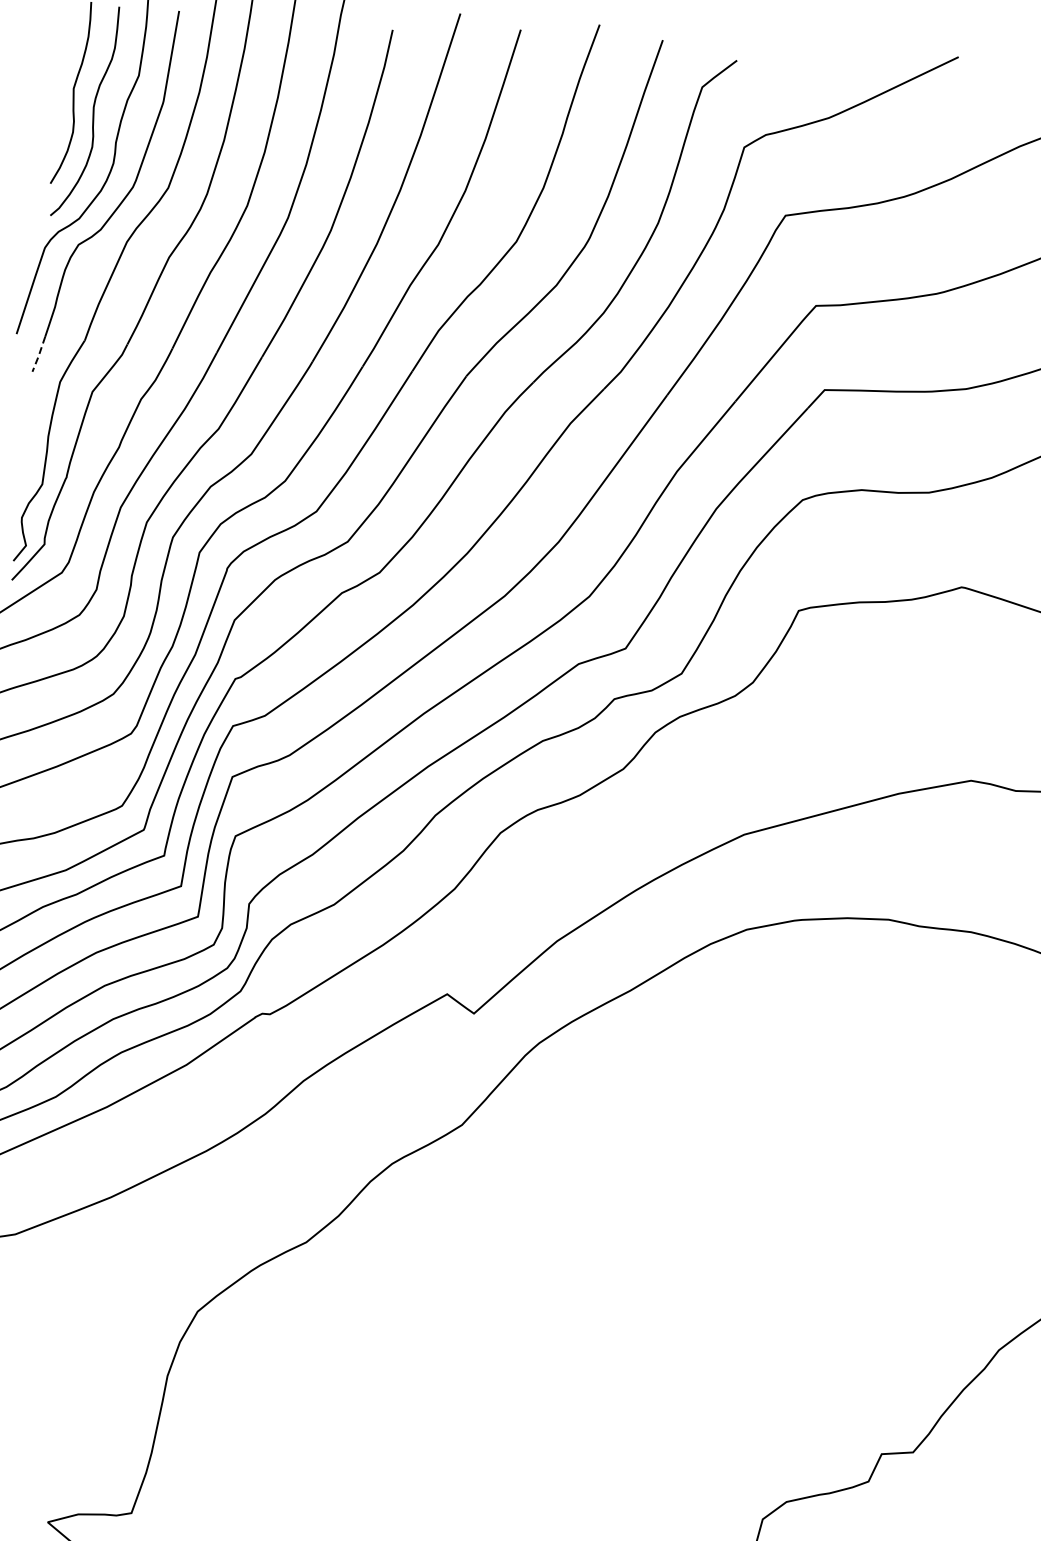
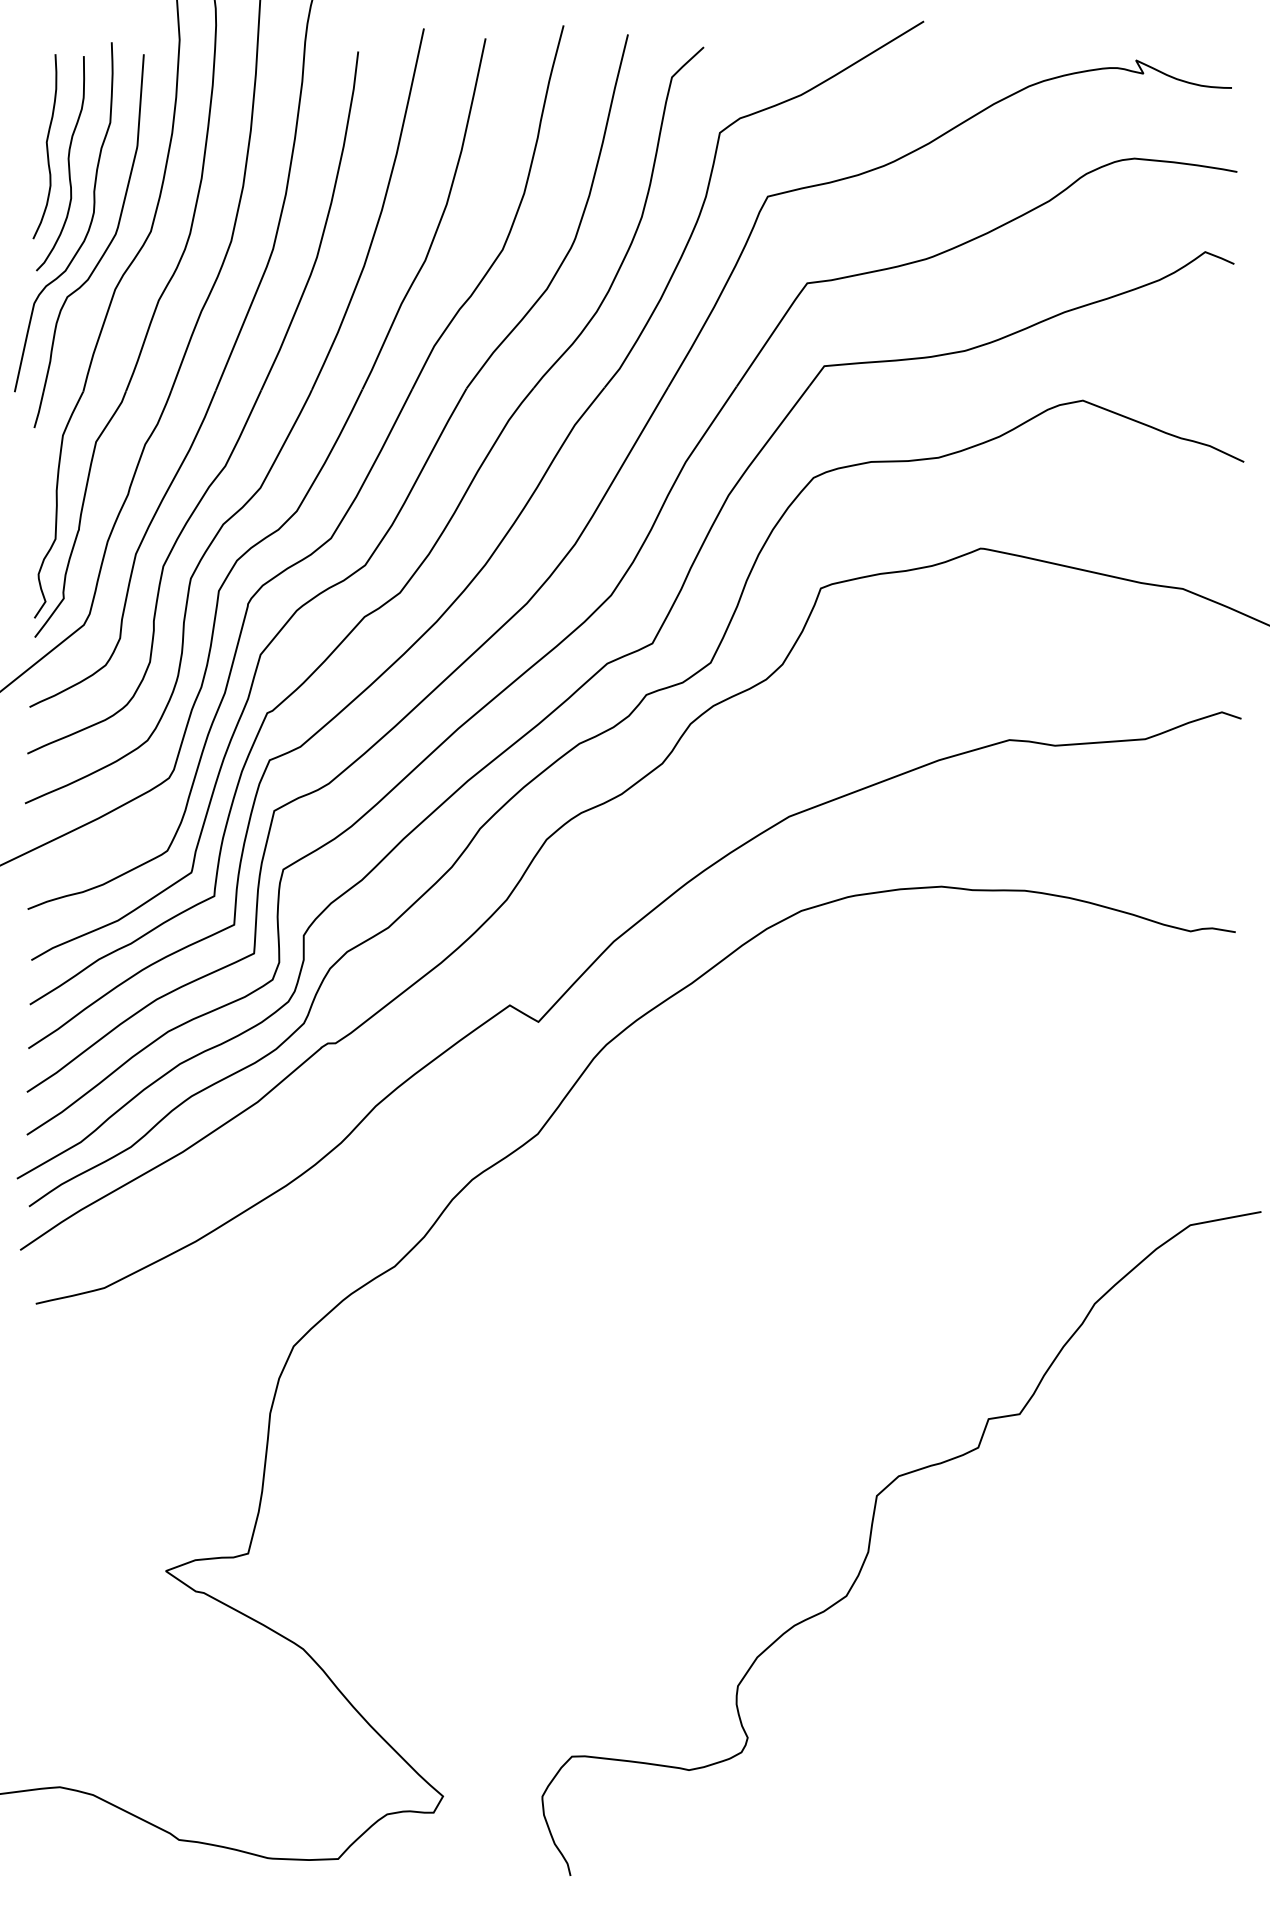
line: (39, 355) -> (39, 411), dashed -> solid

